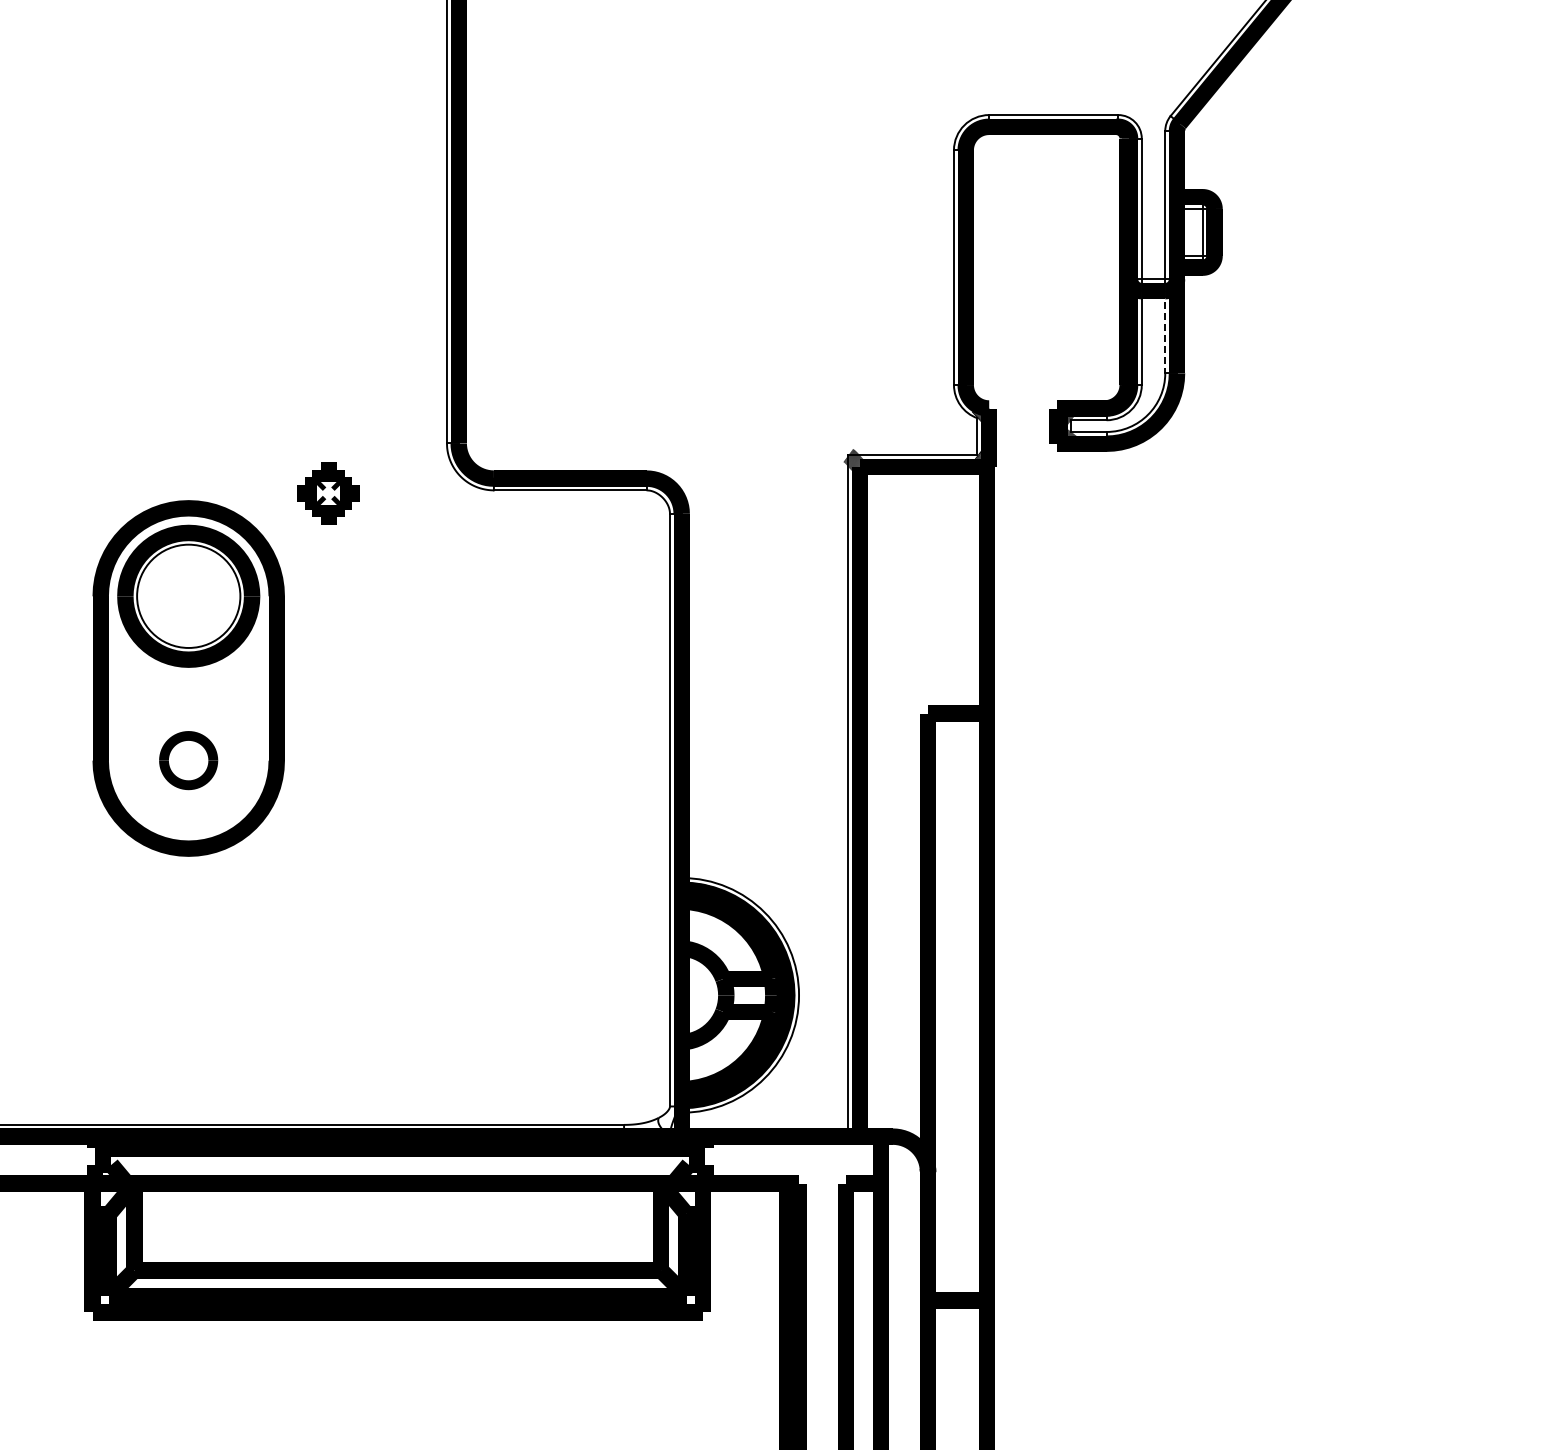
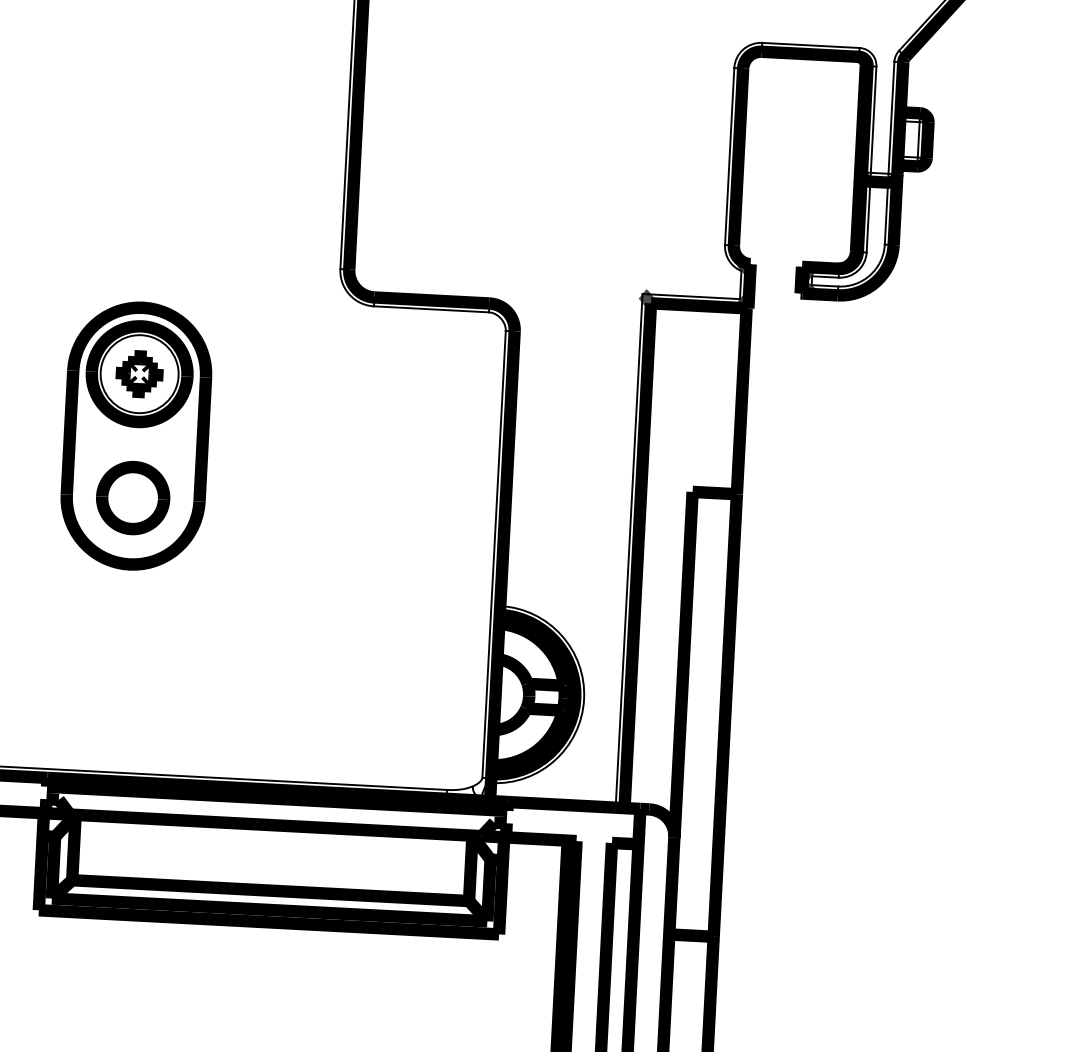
line: (1165, 332) -> (886, 213), dashed -> solid
part: (328, 493) -> (139, 374), moved
part: (188, 760) -> (132, 497), size x1.67

